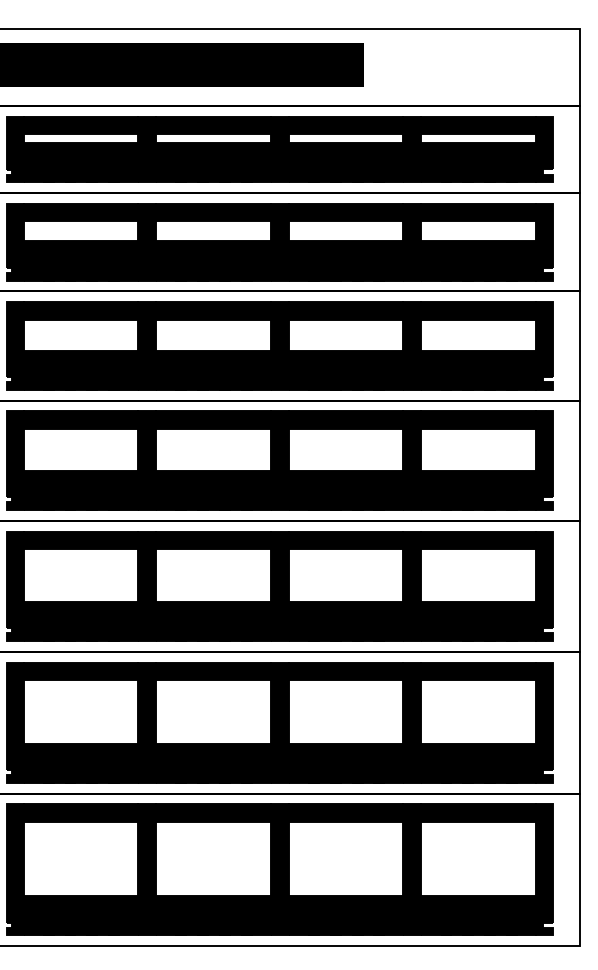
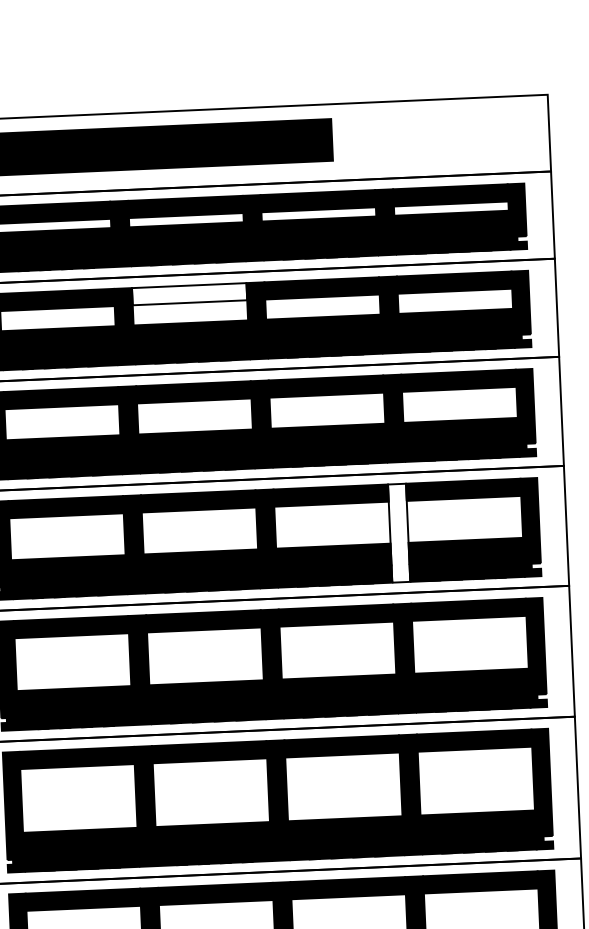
fill: (213, 212) -> (189, 293), removed
fill: (412, 460) -> (399, 533), removed

